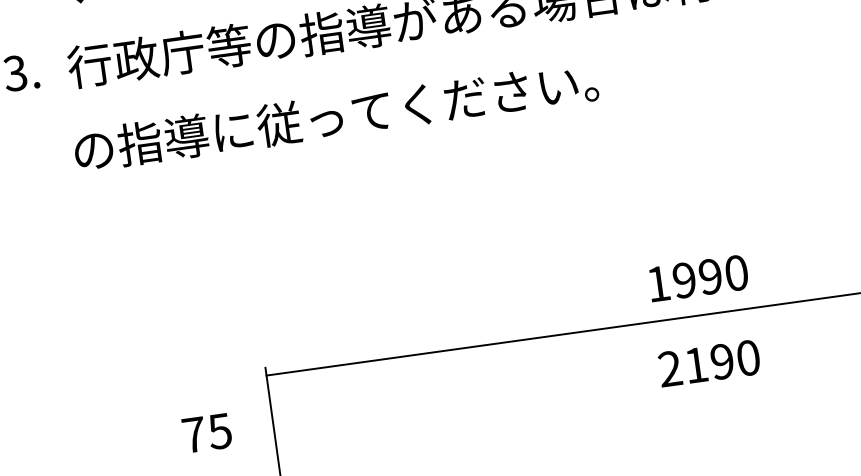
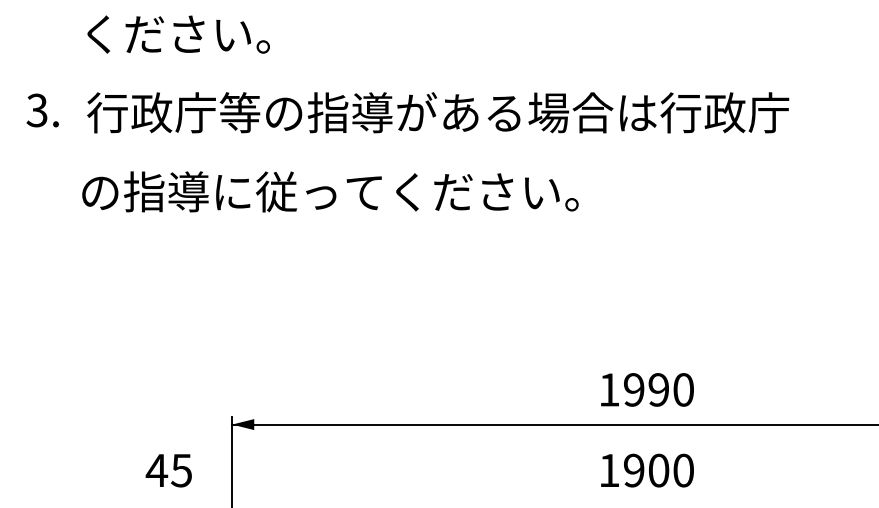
text: (696, 365) -> (634, 470), 2190 -> 1900
fill: (278, 373) -> (243, 424), added
text: (193, 434) -> (156, 470), 75 -> 45

